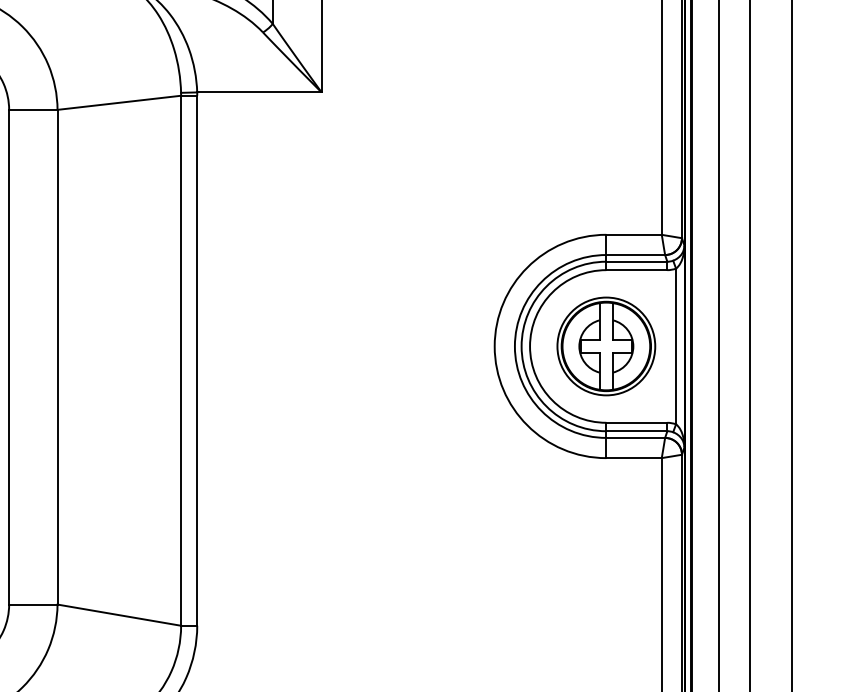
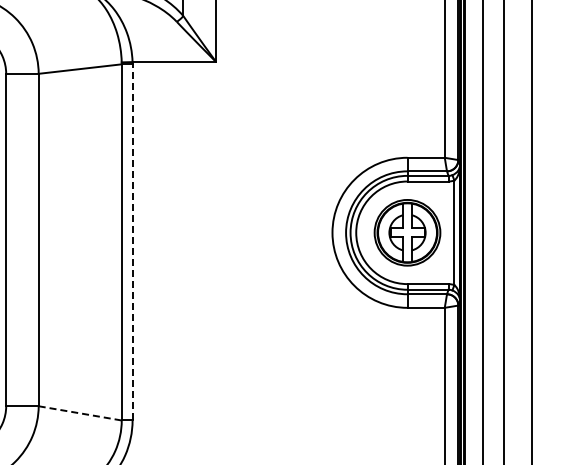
line: (197, 359) -> (132, 241), solid -> dashed
line: (119, 615) -> (80, 413), solid -> dashed

